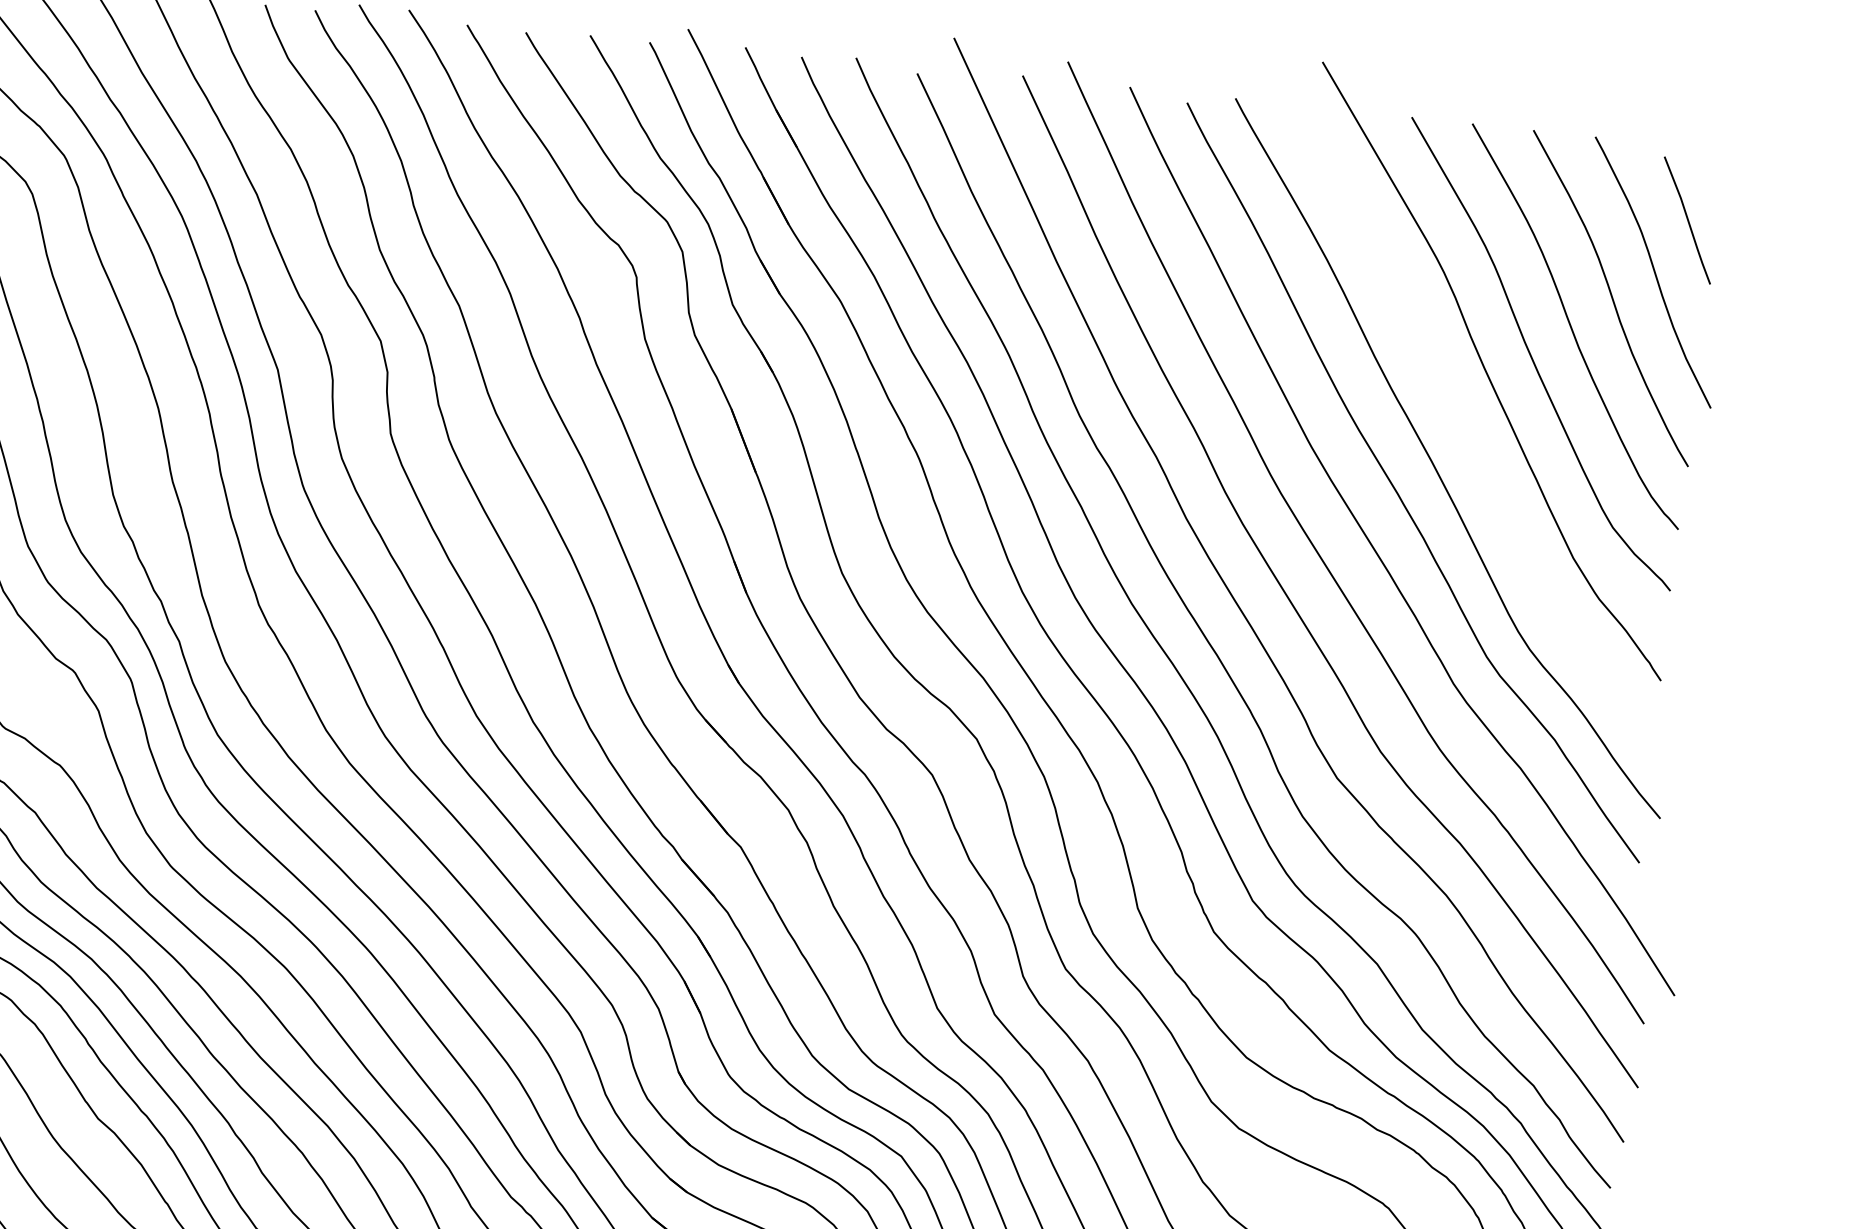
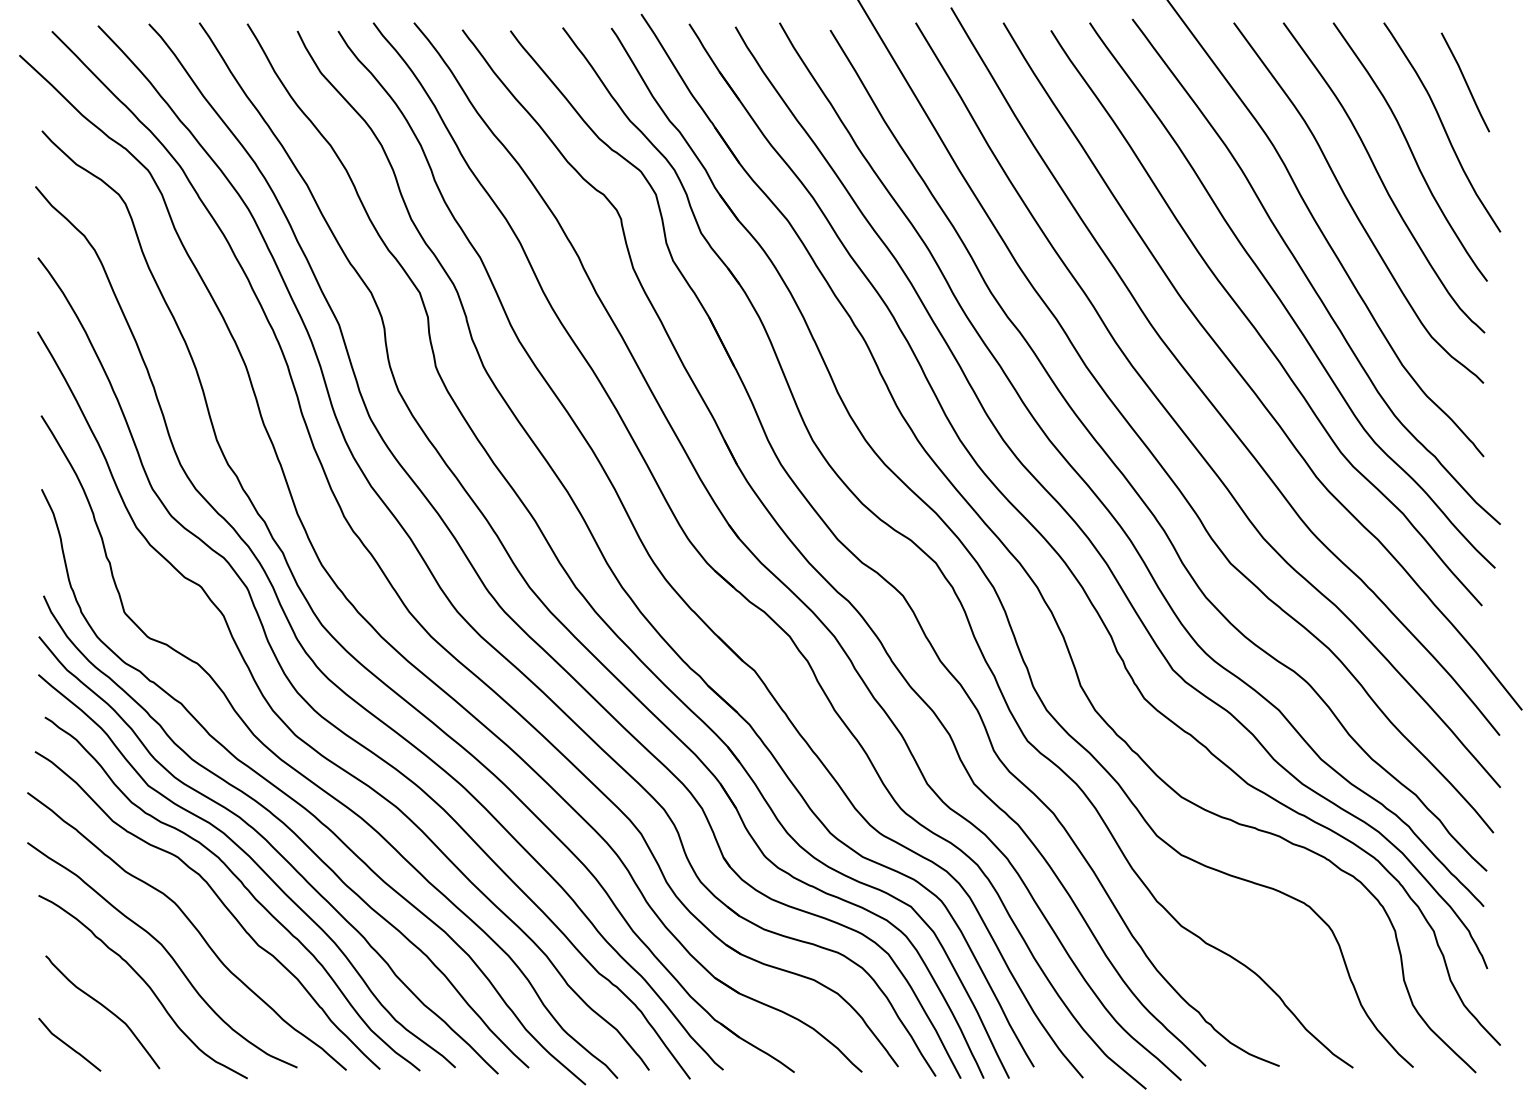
curve: (1468, 437) -> (1307, 276), added

